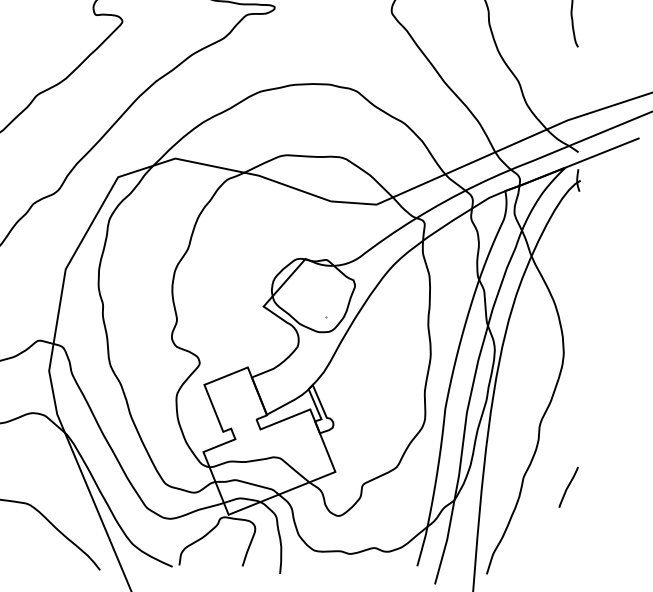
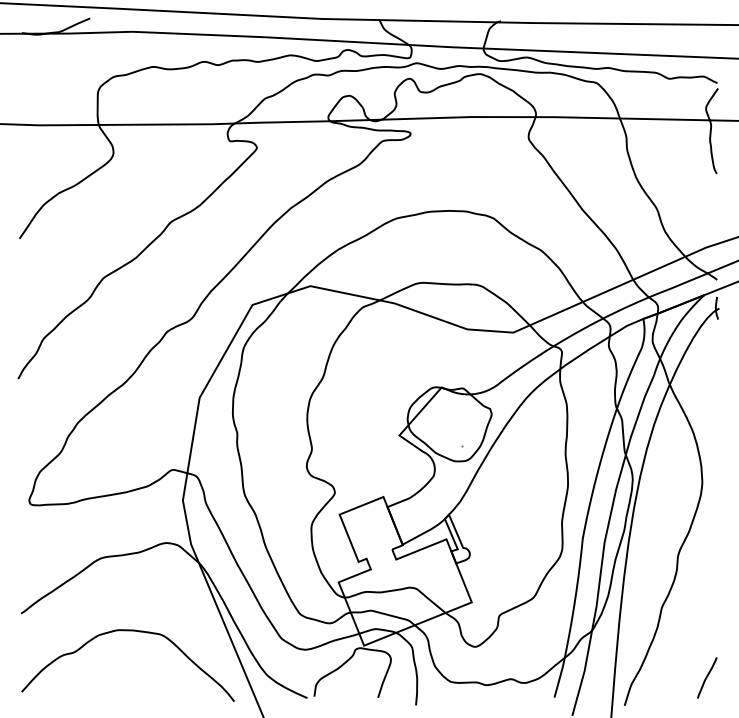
line: (568, 486) -> (707, 677), moved

